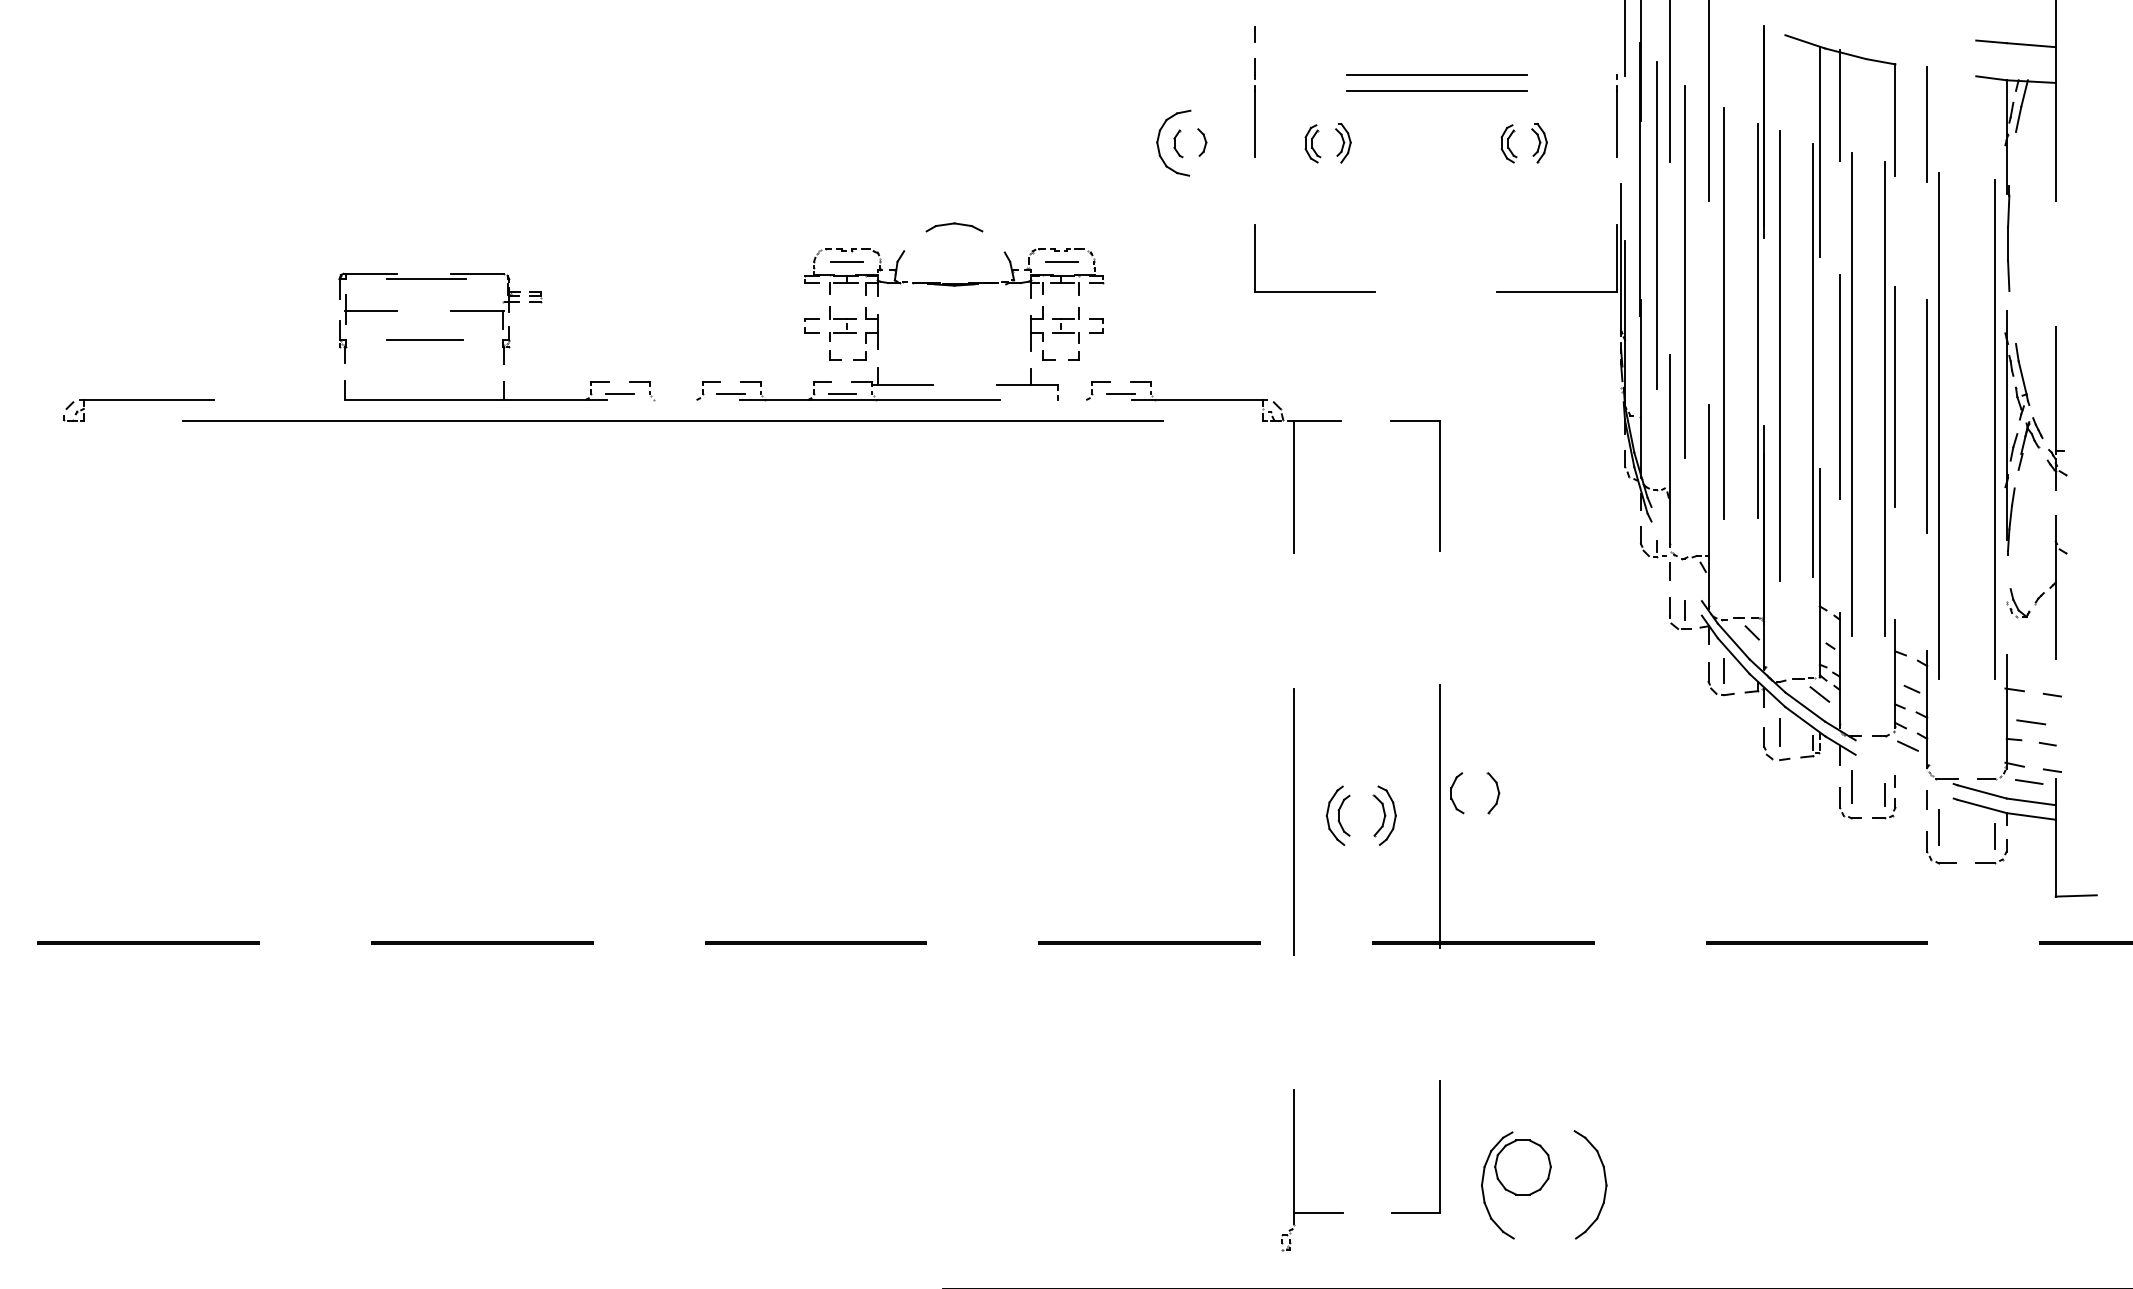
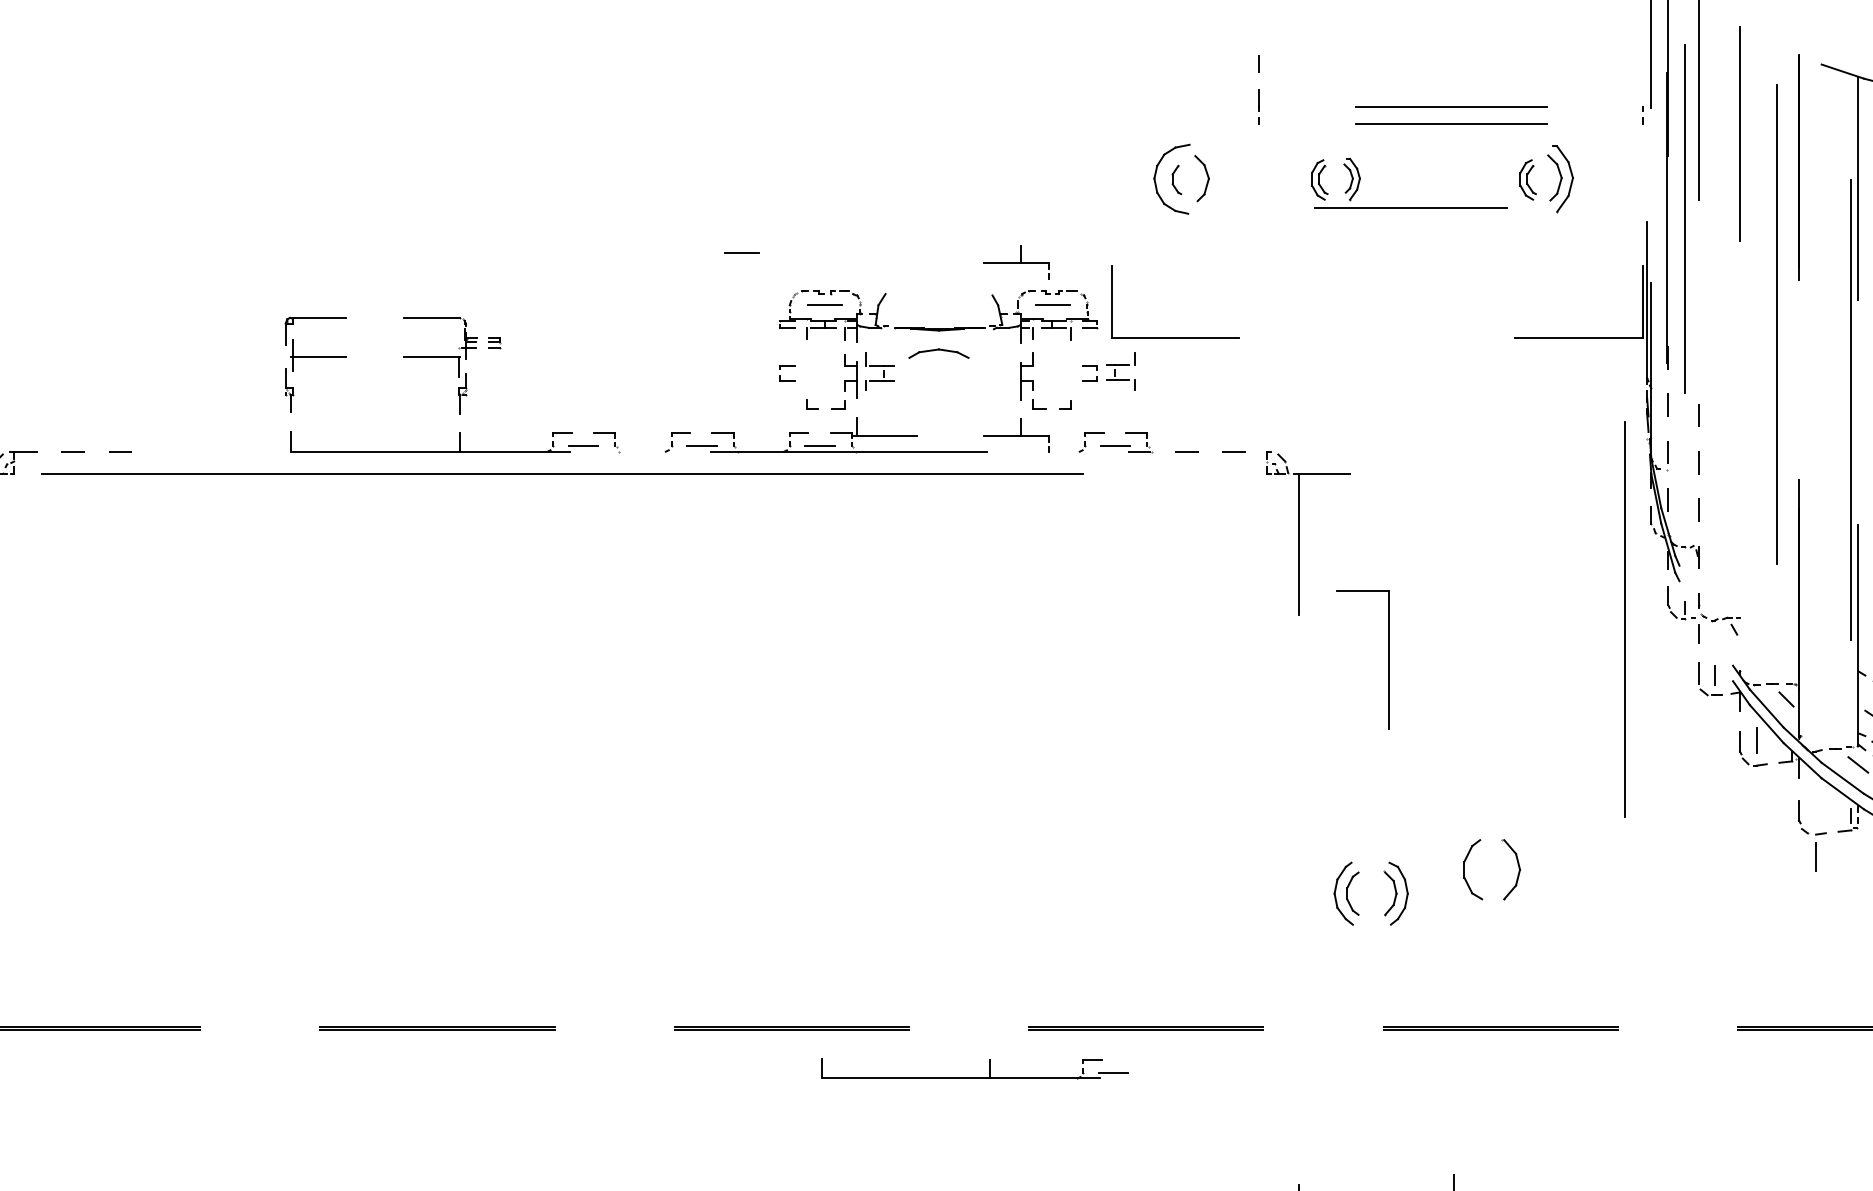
line: (1255, 123) -> (1258, 158), removed
line: (1617, 123) -> (1643, 158), removed
part: (1202, 142) -> (1202, 178), size x1.6
part: (1539, 143) -> (1560, 179), size x1.6
line: (1398, 169) -> (1410, 207), added
line: (768, 212) -> (741, 252), added
part: (1027, 221) -> (1016, 262), added
line: (1656, 225) -> (1684, 218), moved
part: (954, 227) -> (939, 353), moved
line: (1684, 271) -> (1625, 619), moved
line: (426, 279) -> (378, 324), removed
part: (1314, 291) -> (1174, 336), moved
line: (1724, 313) -> (1756, 360), removed
line: (1757, 320) -> (1792, 367), removed
part: (842, 323) -> (879, 370), moved
part: (1065, 325) -> (1120, 371), moved
line: (424, 340) -> (375, 388), removed
line: (1779, 355) -> (1776, 324), moved
line: (1640, 389) -> (1667, 440), solid -> dashed
line: (148, 399) -> (82, 451), solid -> dashed
line: (1197, 399) -> (1197, 451), solid -> dashed
line: (672, 420) -> (561, 473), moved
line: (1670, 450) -> (1699, 505), solid -> dashed
part: (1439, 485) -> (1389, 659), moved
line: (1708, 505) -> (1739, 564), removed
line: (1779, 732) -> (1815, 857), moved
part: (1457, 793) -> (1473, 870), size x1.4
part: (1493, 793) -> (1511, 870), size x1.4
line: (1439, 816) -> (1454, 894), removed
line: (1293, 821) -> (1299, 899), removed
part: (988, 989) -> (975, 1078), added

